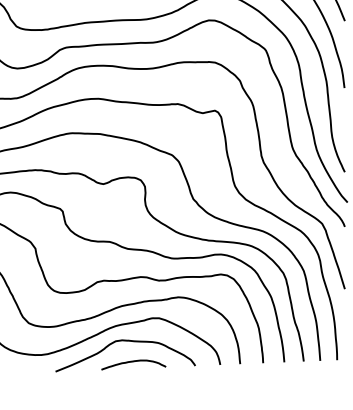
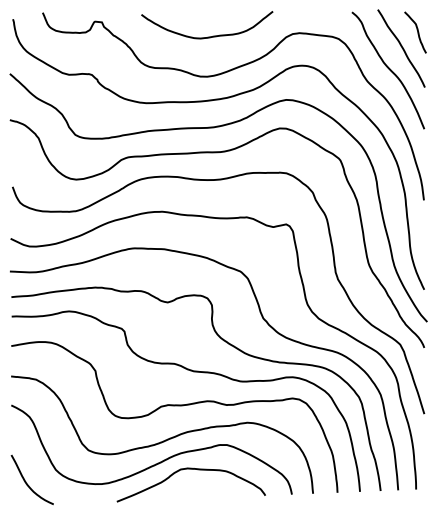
curve: (131, 362) -> (197, 492), removed

